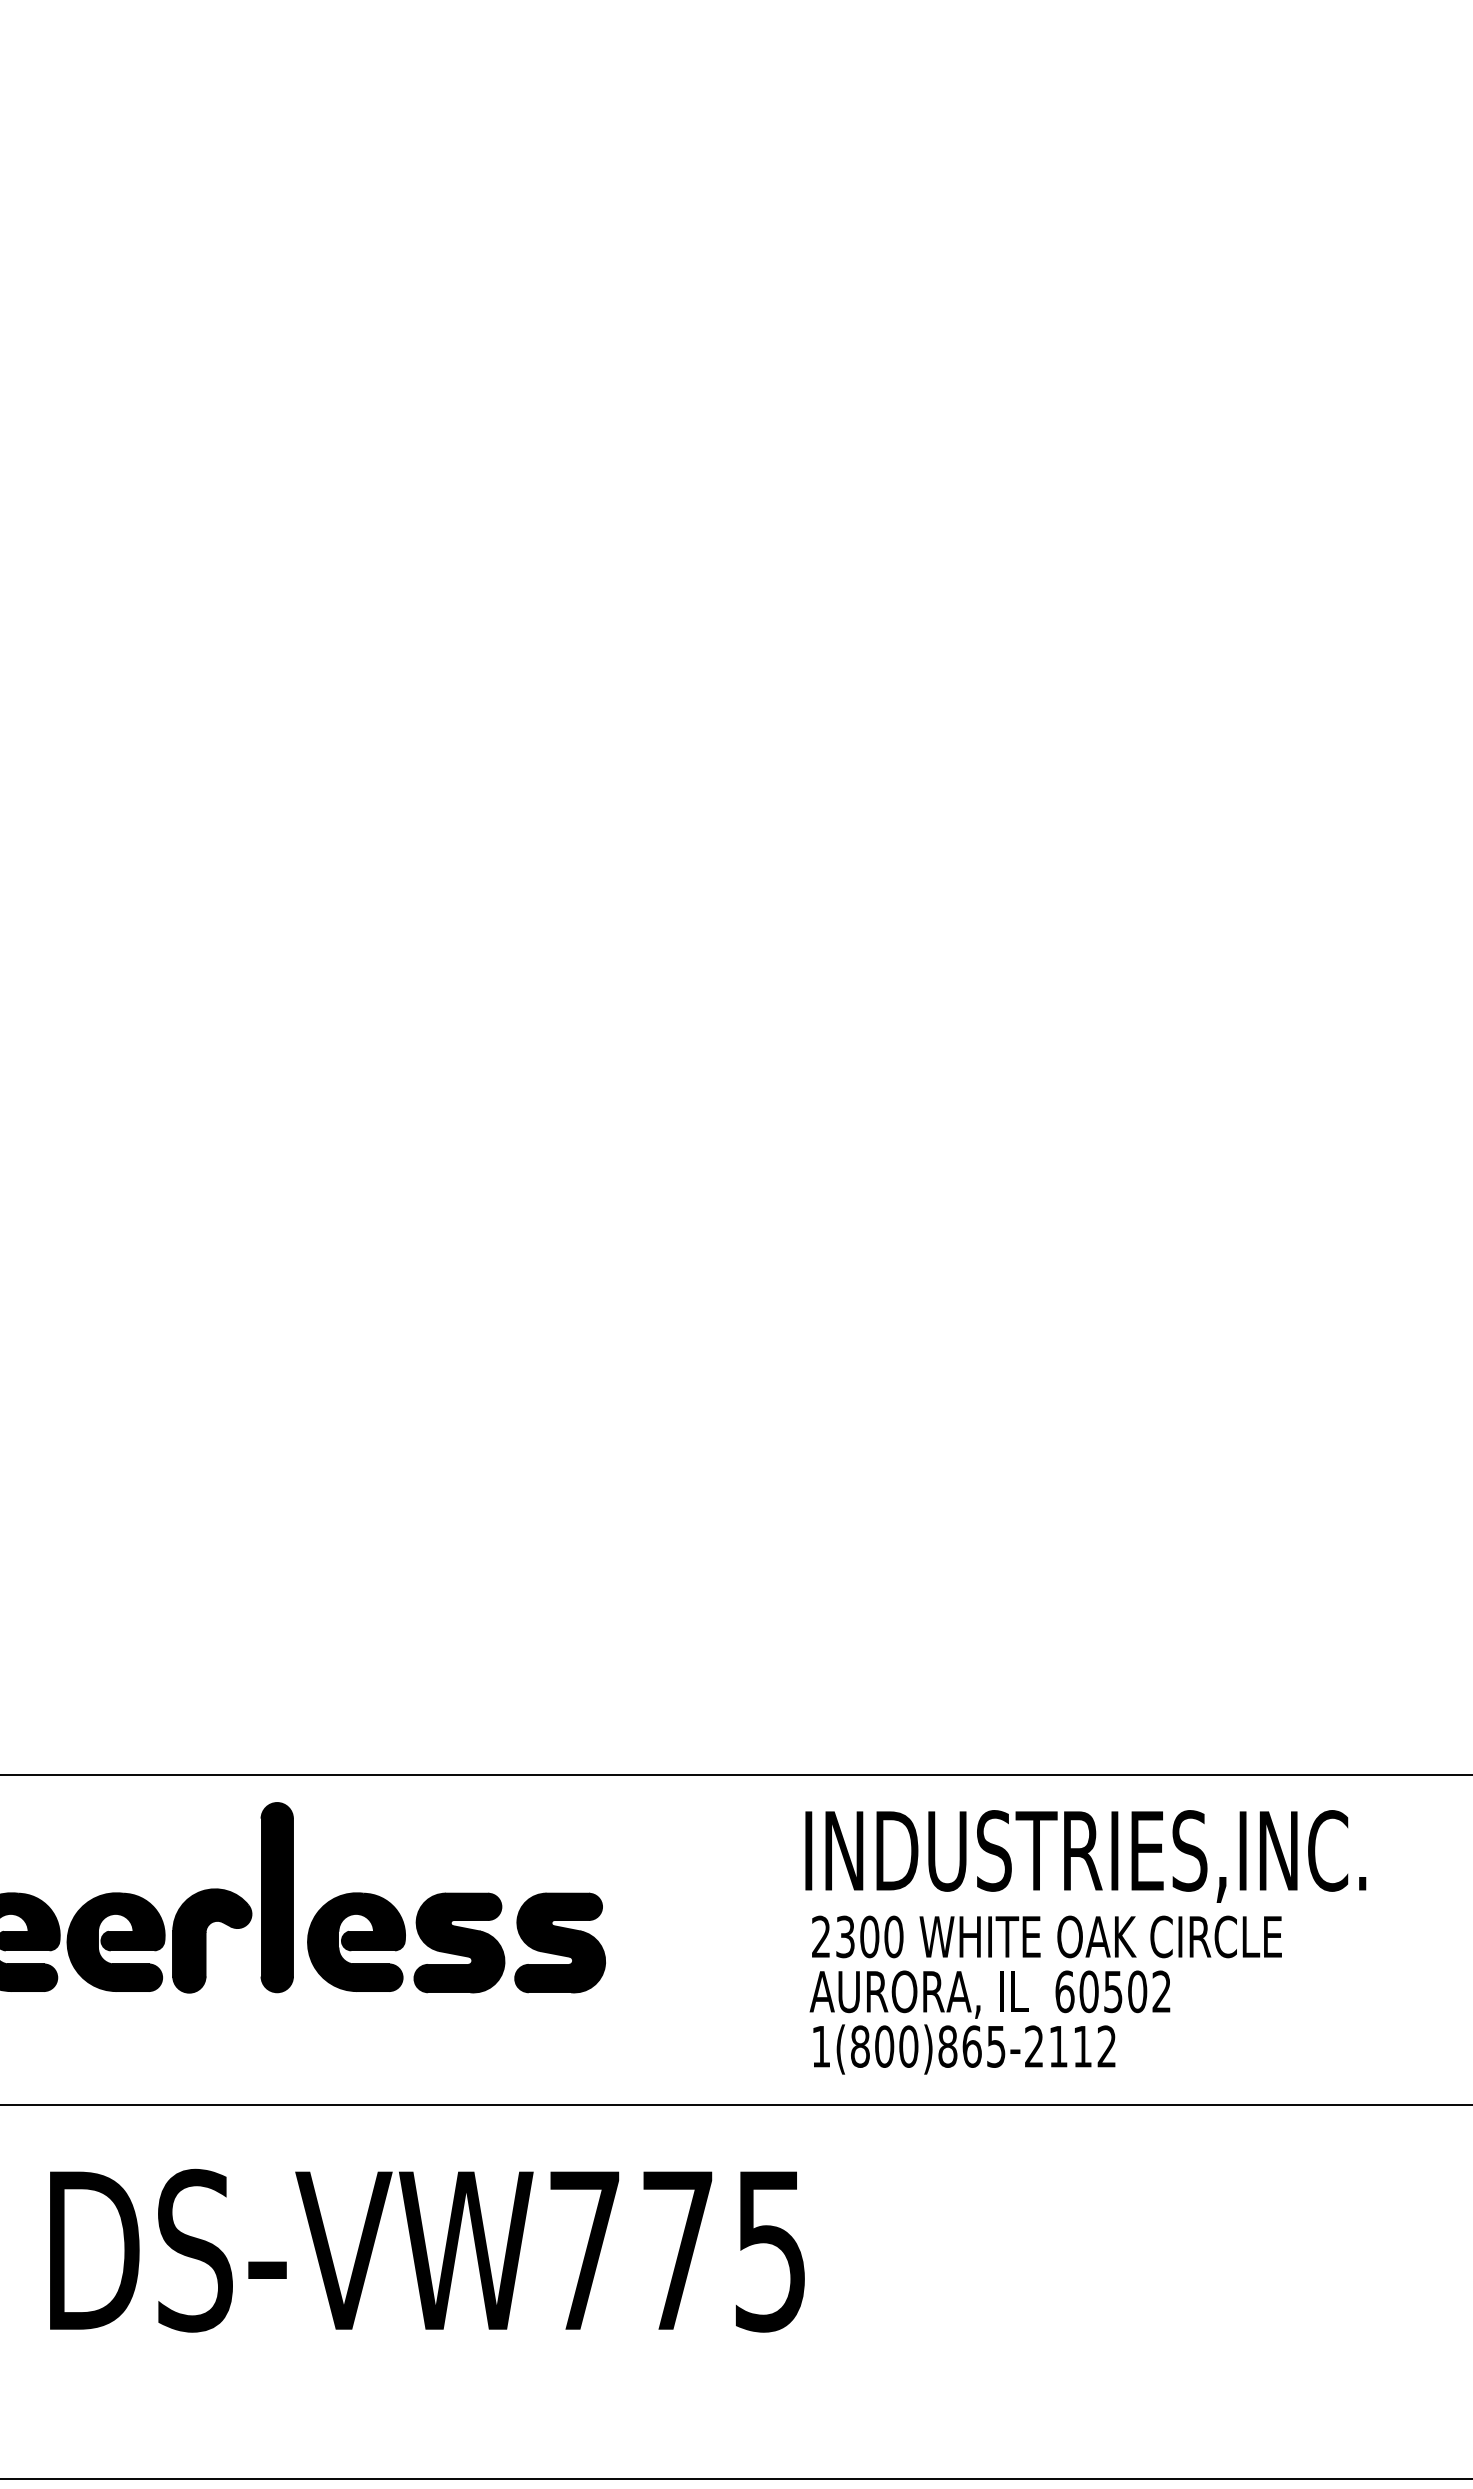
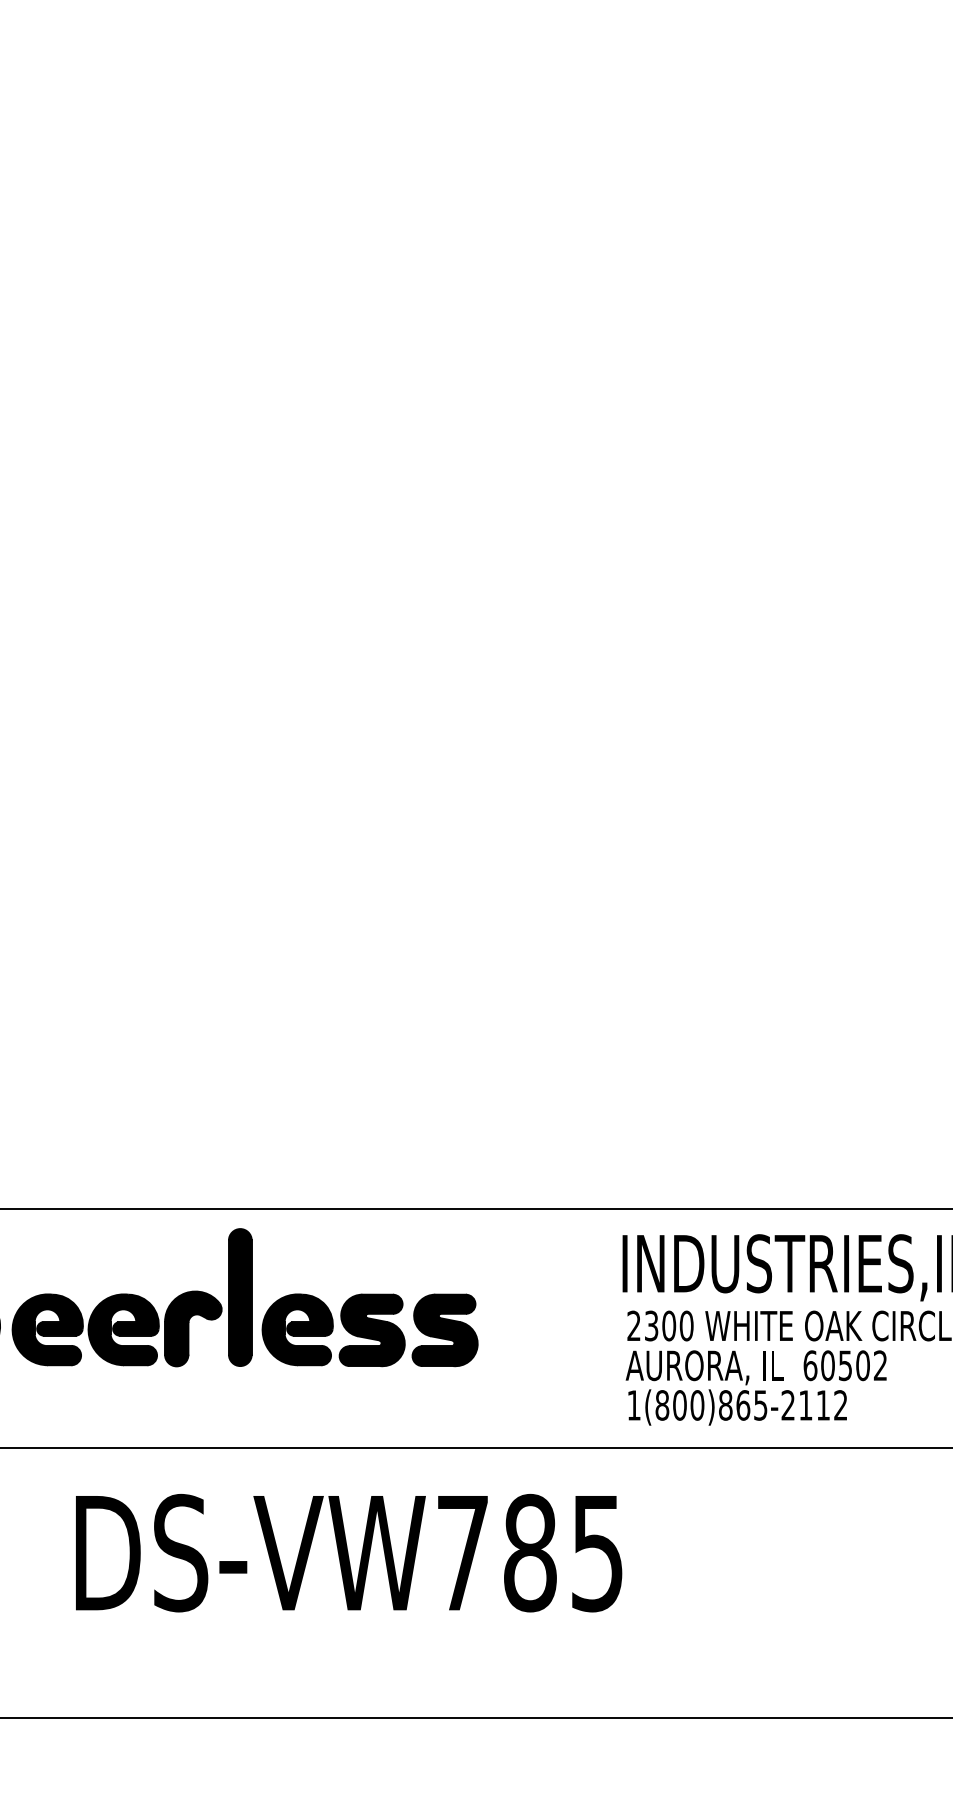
text: (677, 2250) -> (530, 1552), DS-VW775 -> DS-VW785

